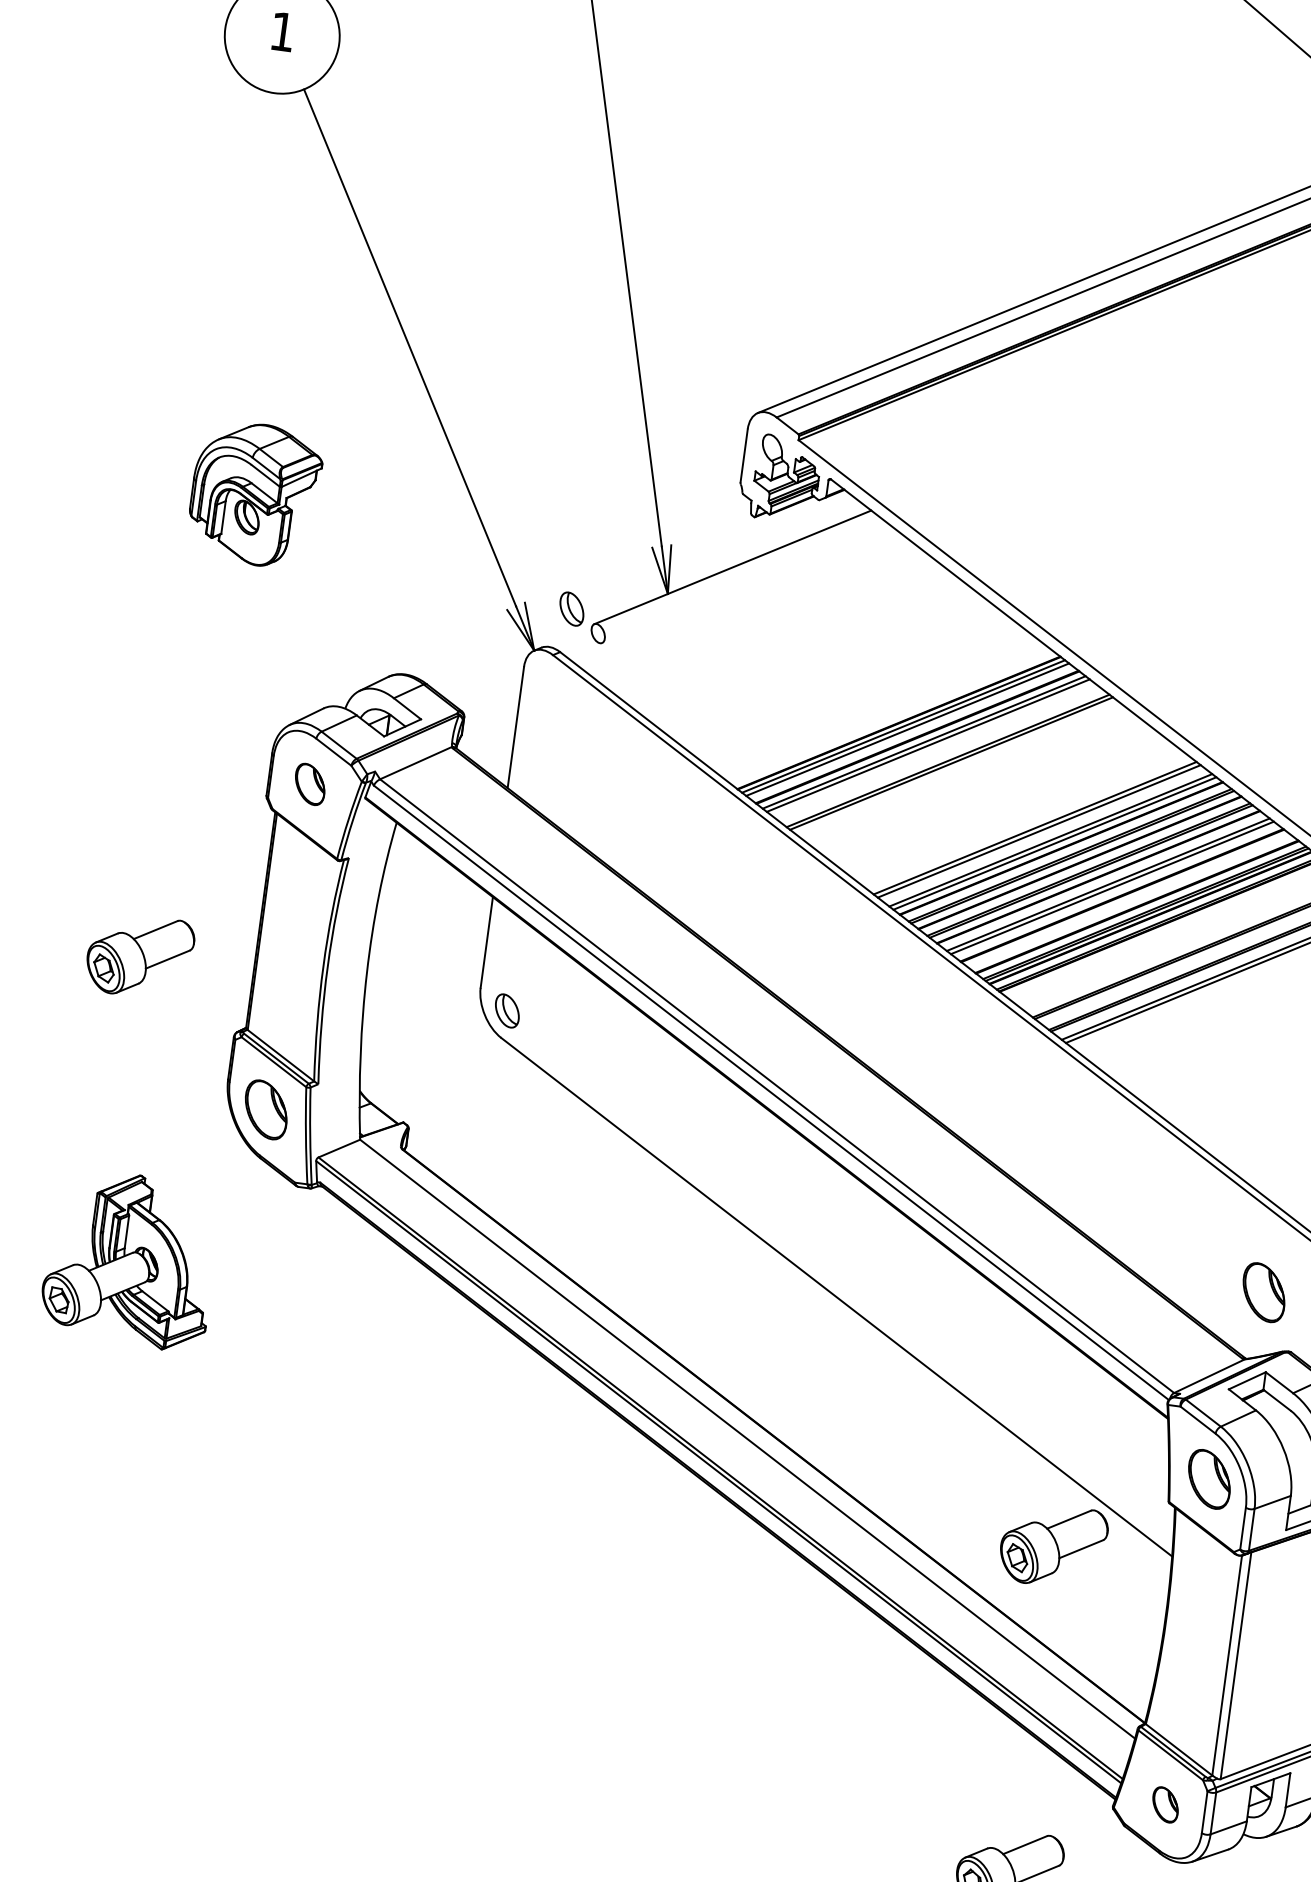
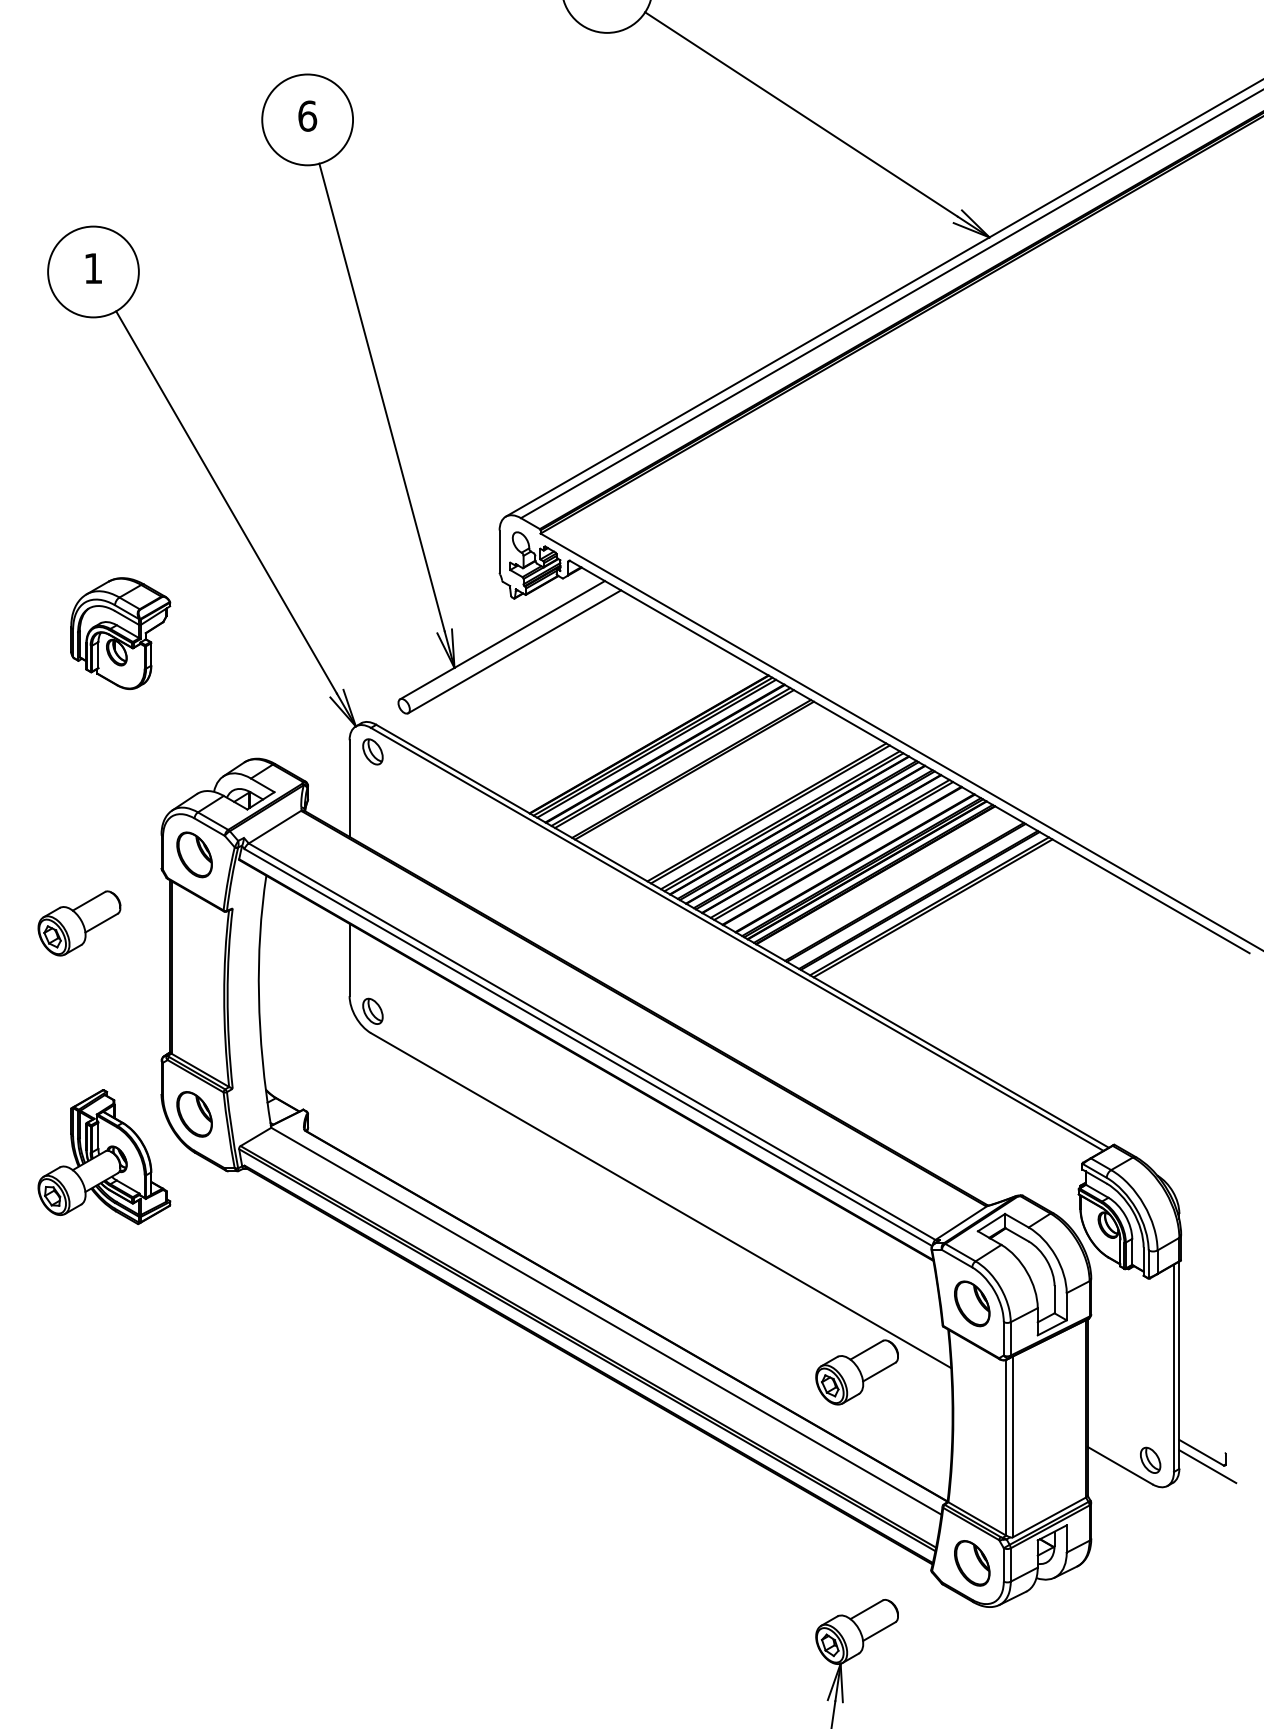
line: (745, 583) -> (514, 651), added
part: (571, 608) -> (372, 751), moved
part: (310, 783) -> (194, 854), size x1.43
part: (139, 956) -> (79, 923), moved
part: (130, 1260) -> (104, 1157), moved
part: (1264, 1292) -> (995, 1151), removed
part: (1165, 1805) -> (972, 1563), size x1.67

